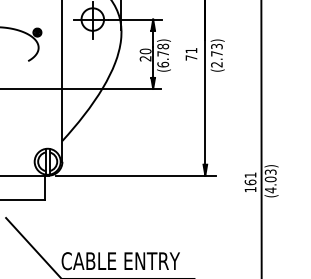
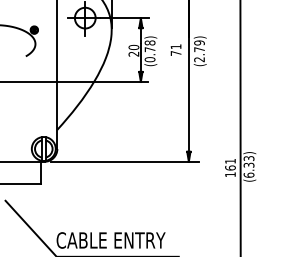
text: (216, 46) -> (199, 42), (2.73) -> (2.79)
text: (162, 64) -> (149, 59), (6.78) -> (0.78)
text: (270, 184) -> (248, 169), (4.03) -> (6.33)

